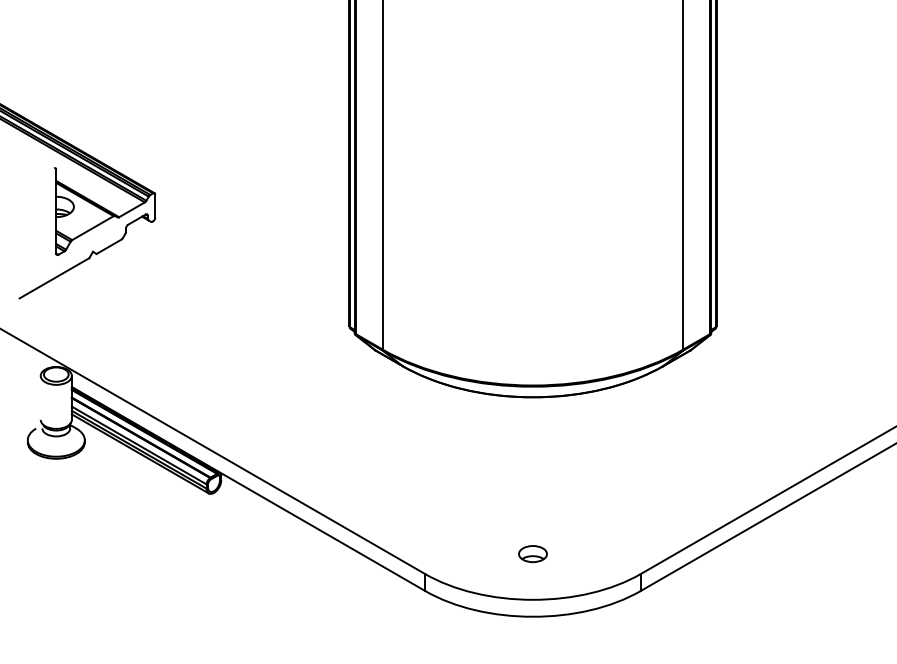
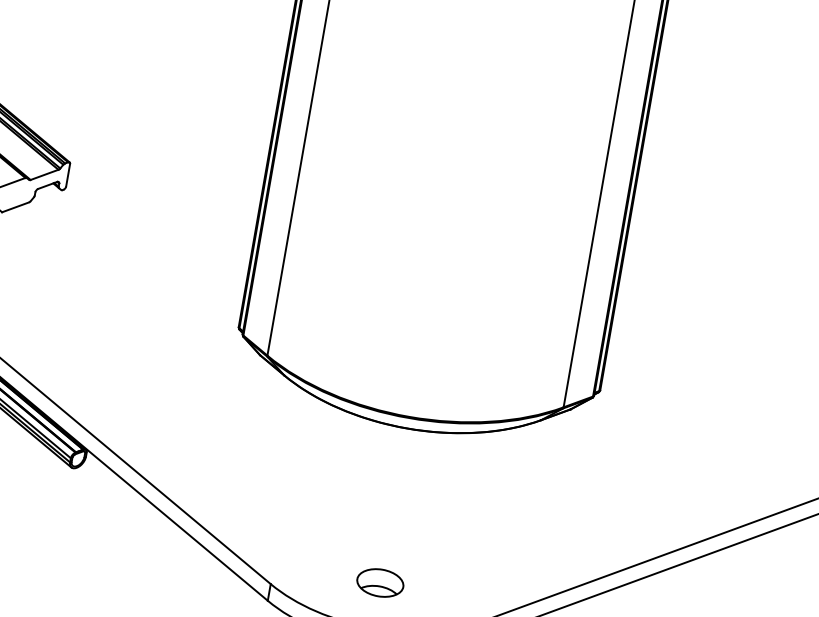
part: (532, 553) -> (379, 582), size x1.67

